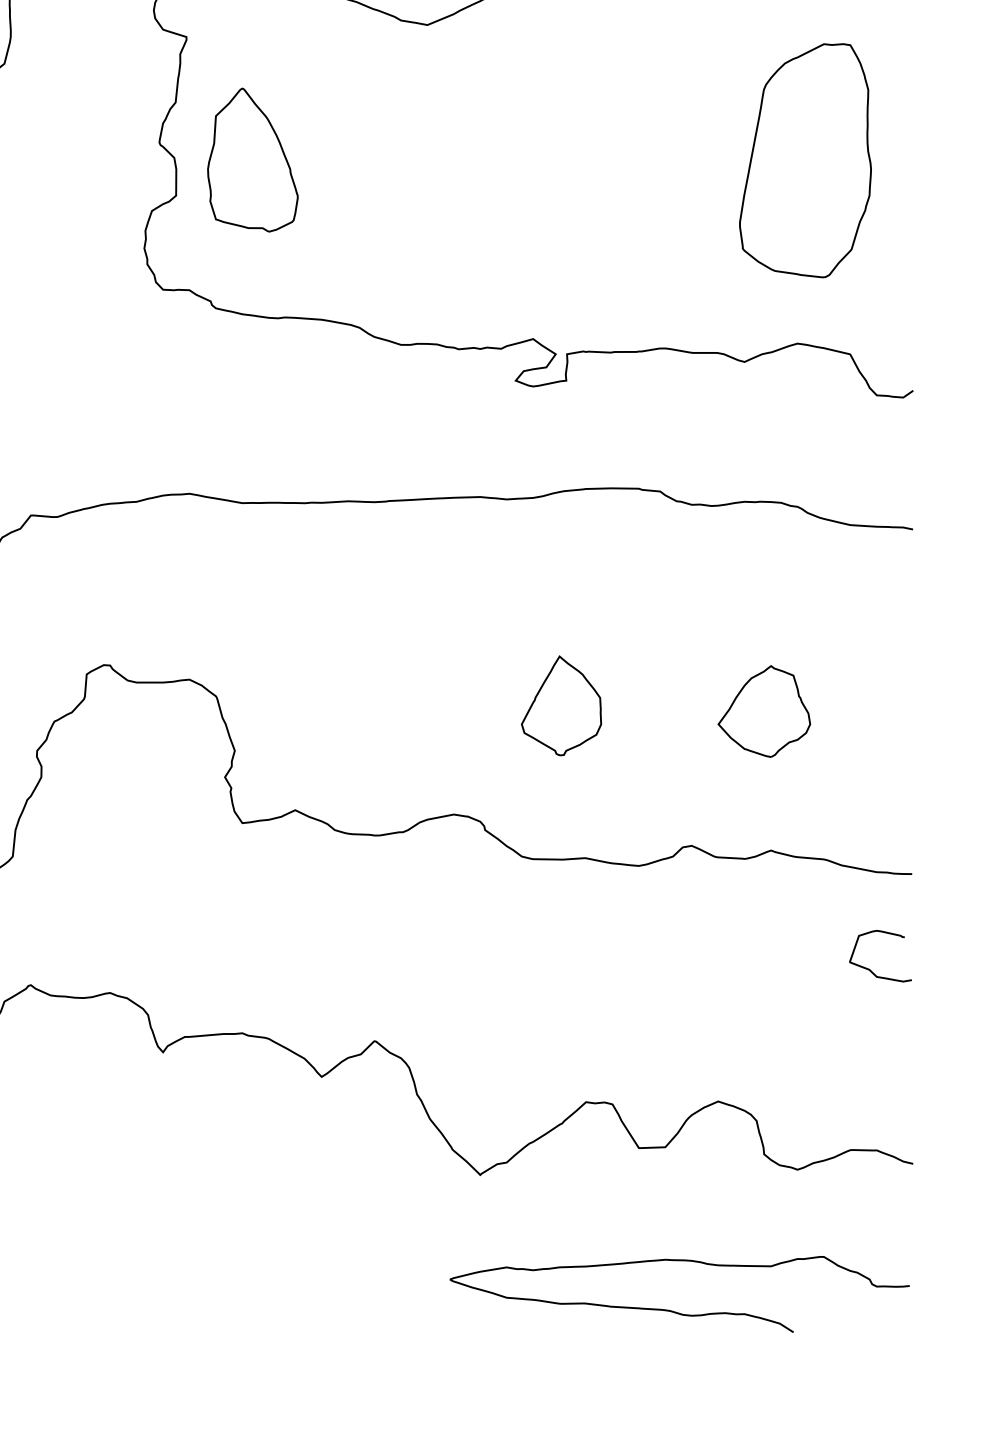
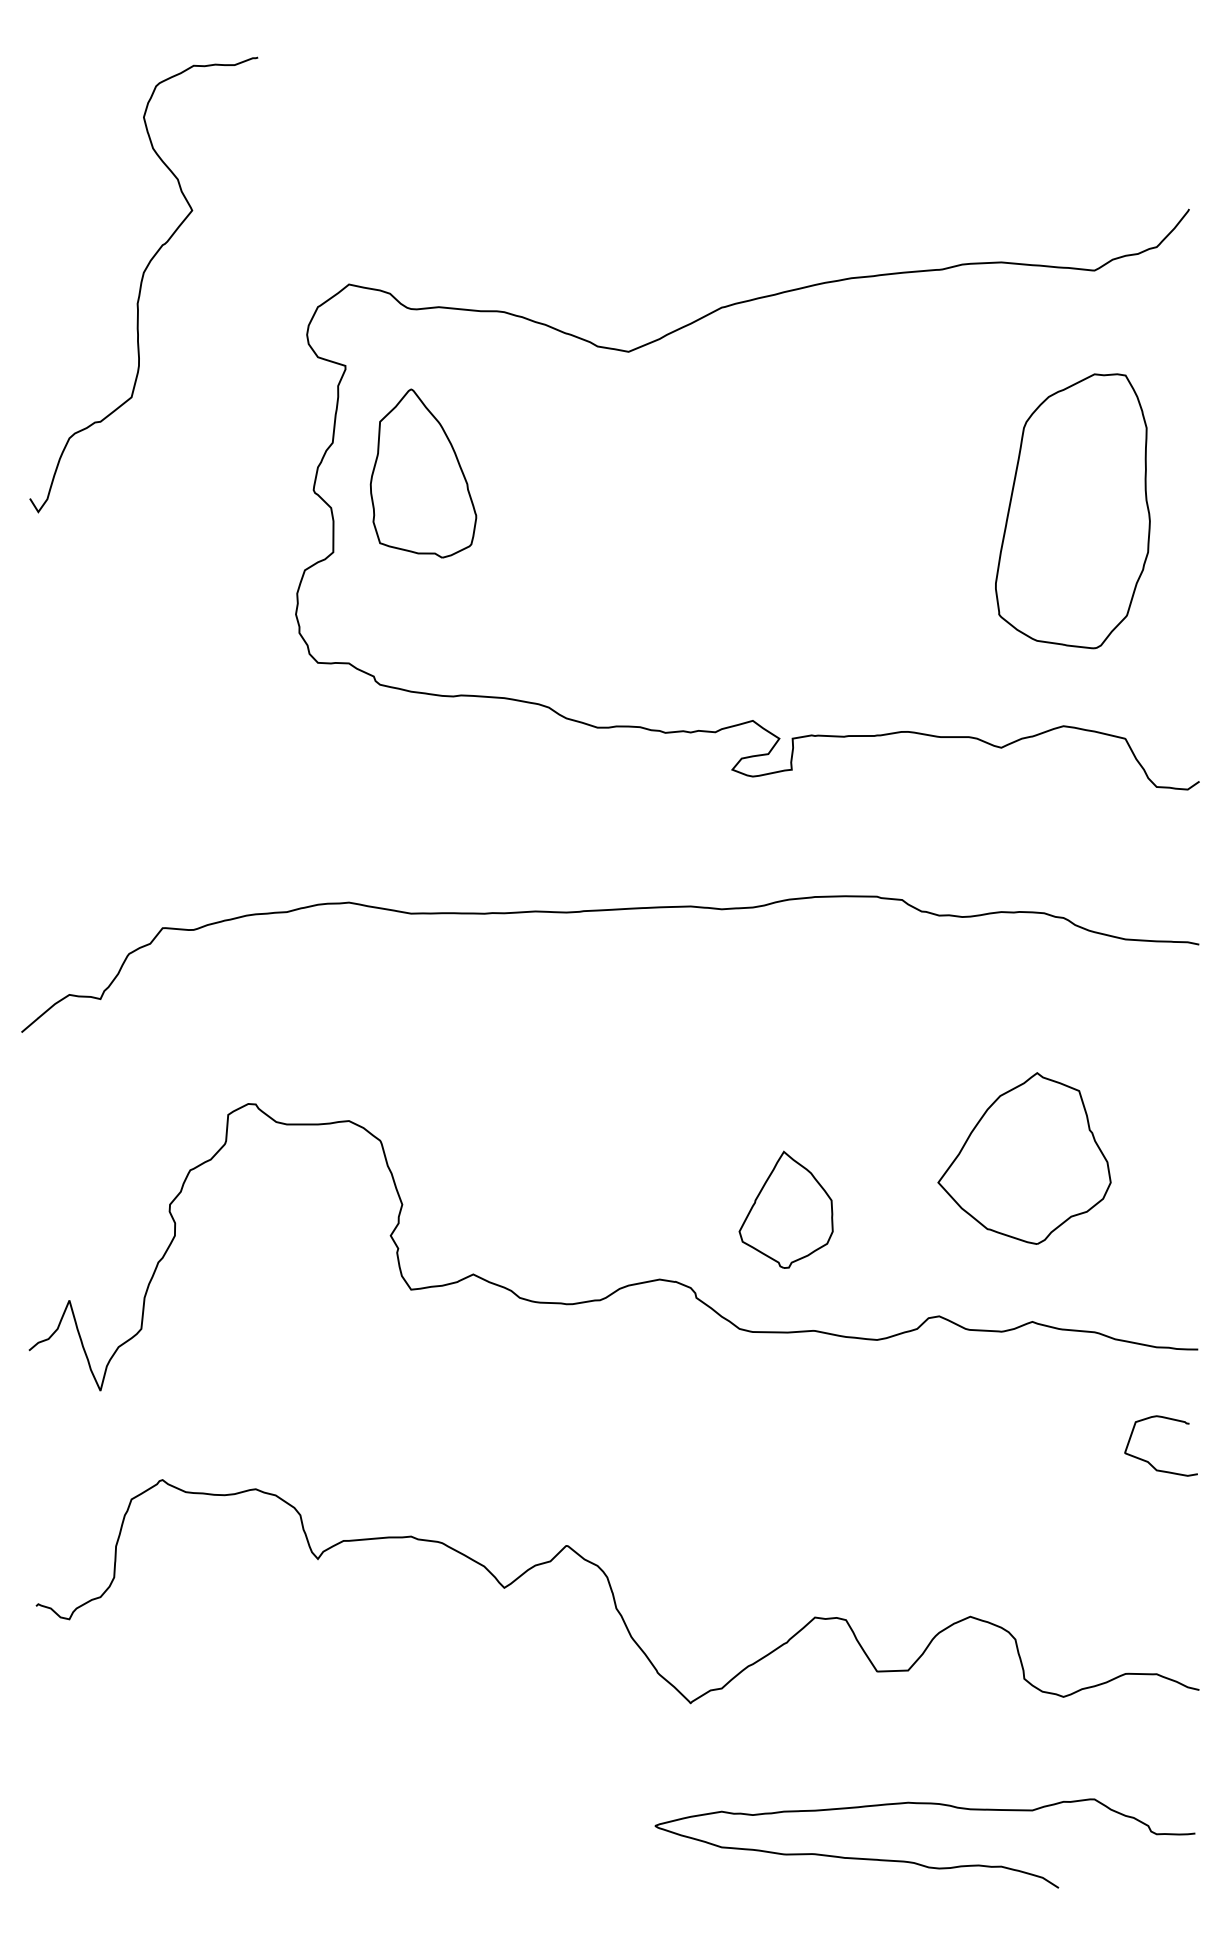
part: (252, 160) -> (423, 473), moved
part: (560, 705) -> (785, 1209), moved
part: (764, 711) -> (1024, 1158), size x1.6

